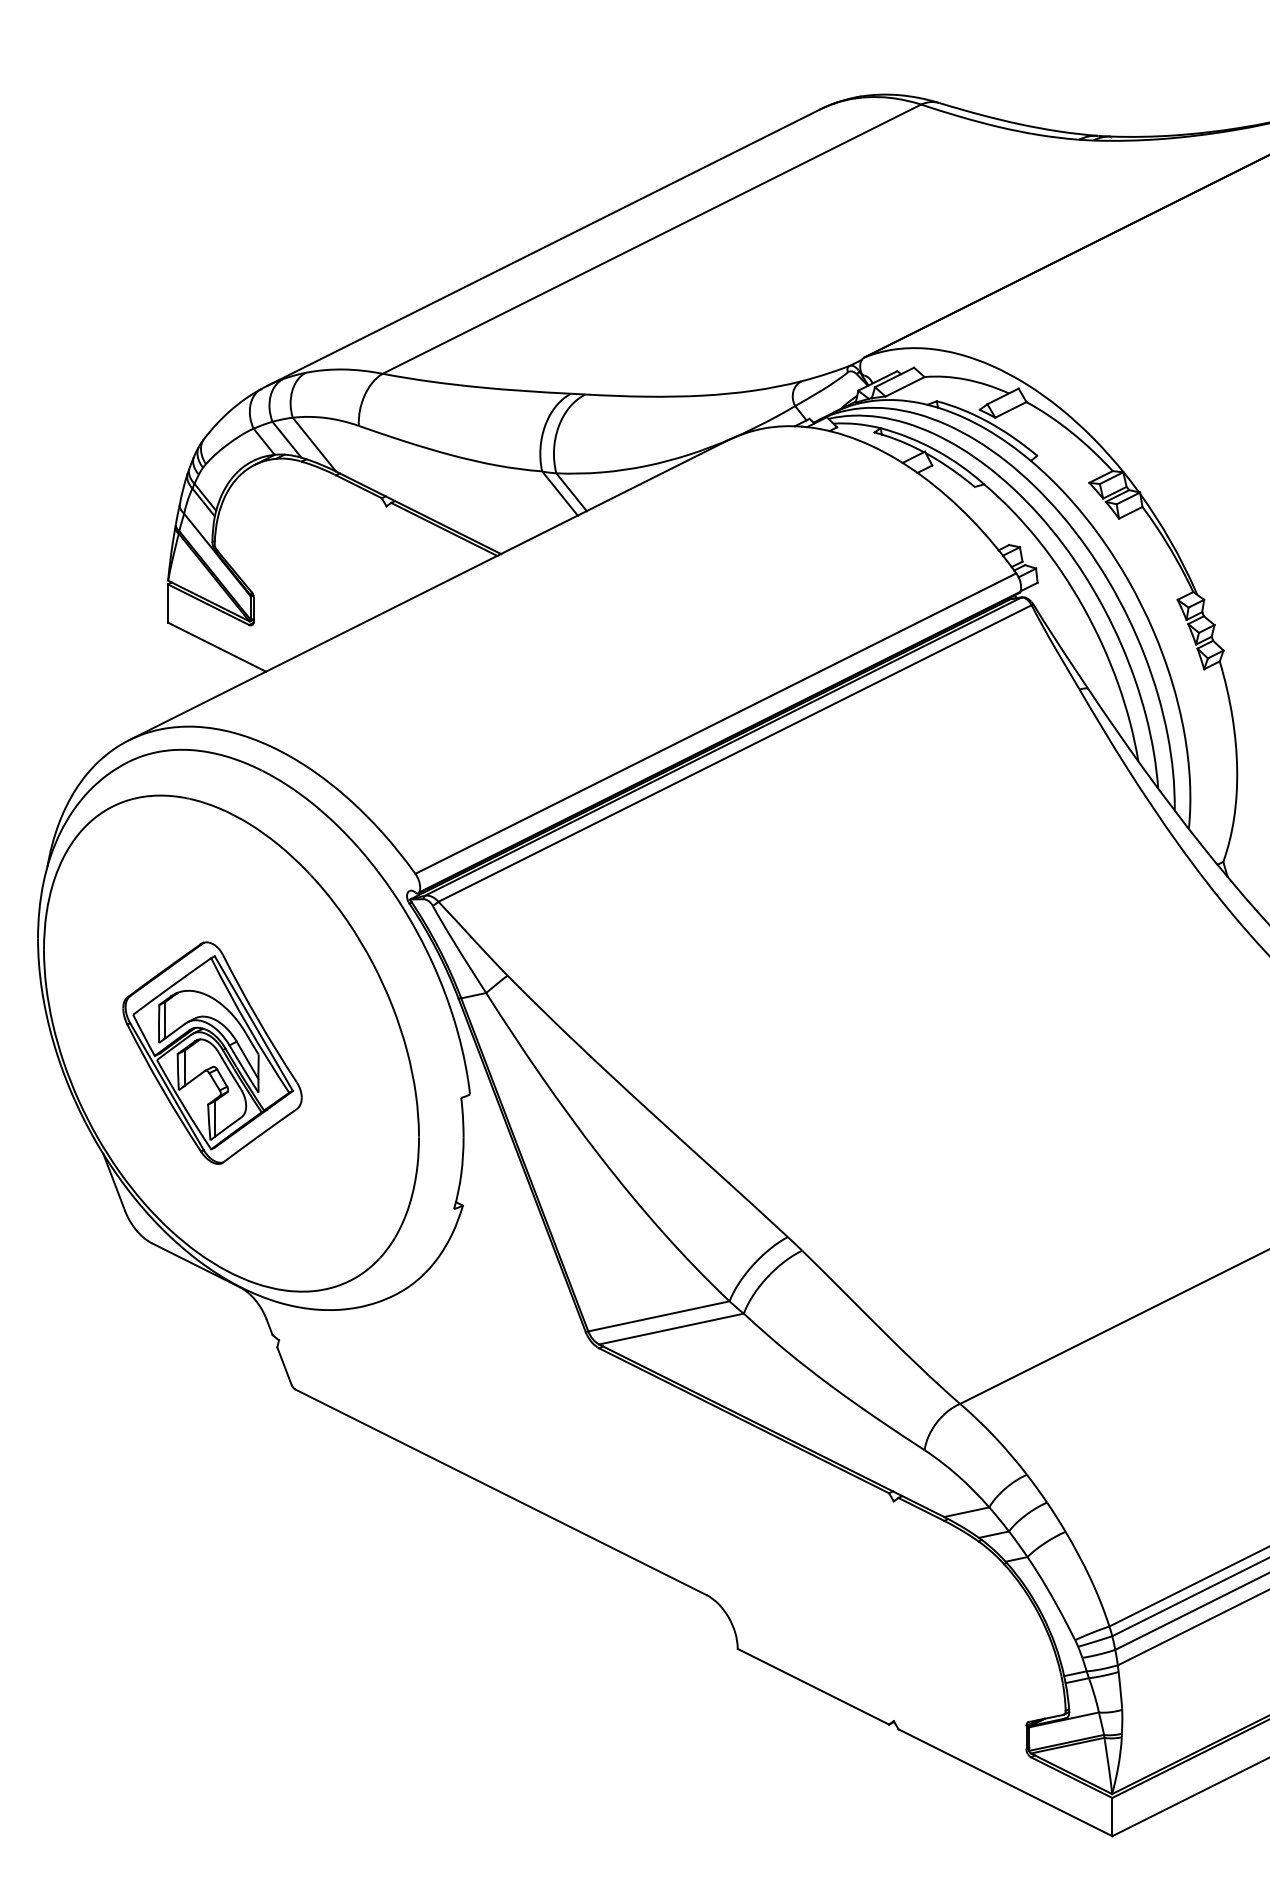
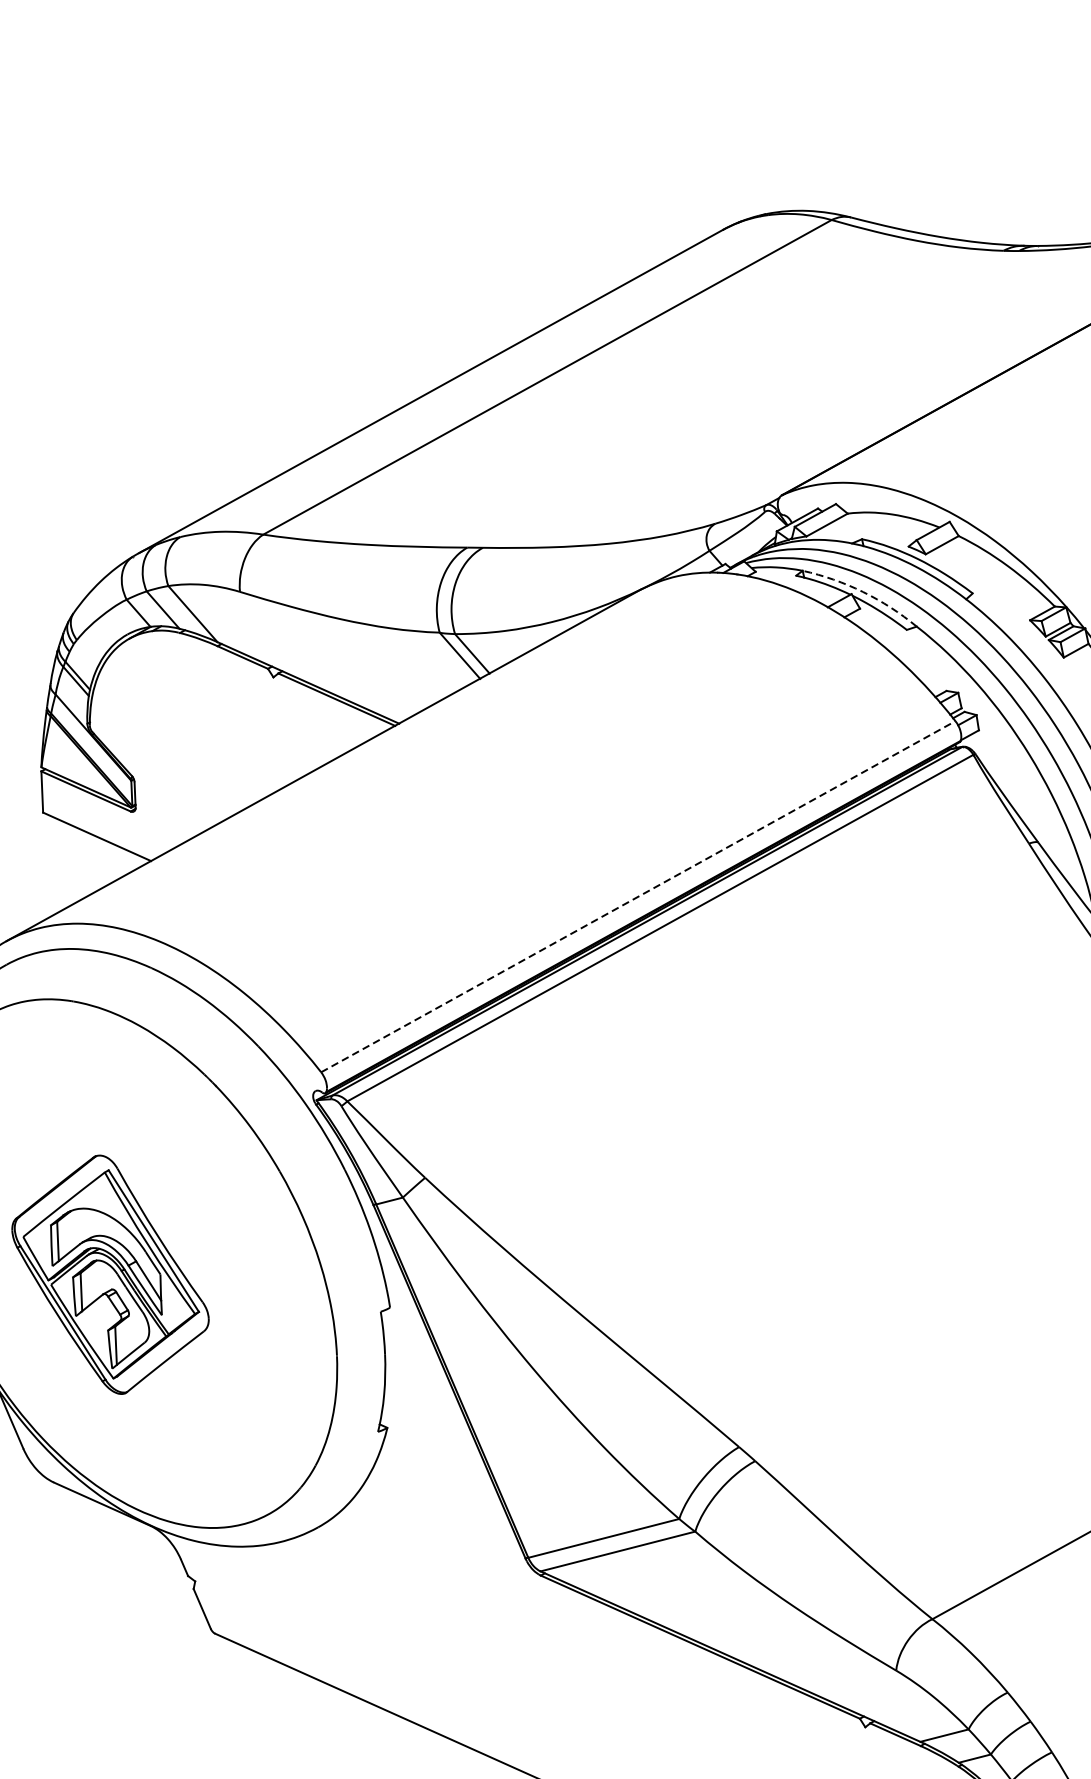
arc: (935, 450) -> (862, 592), solid -> dashed
line: (715, 723) -> (637, 896), solid -> dashed

